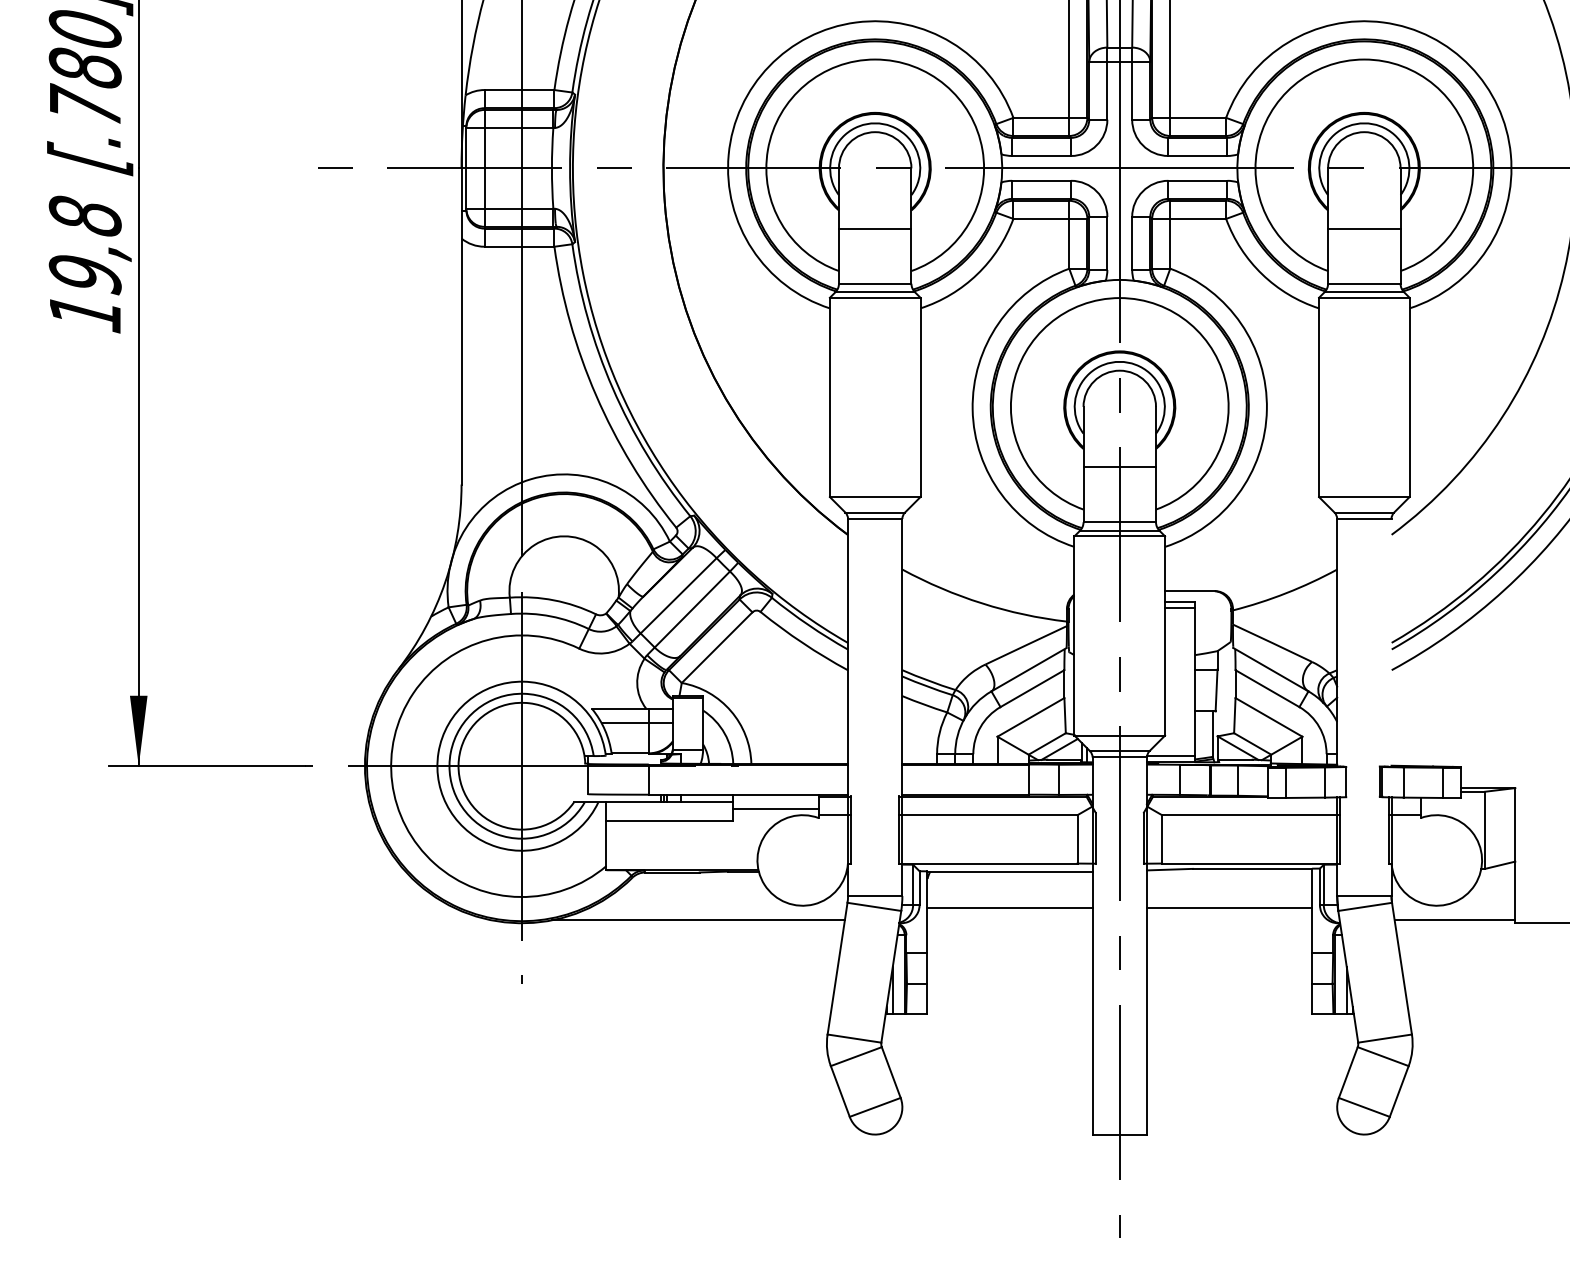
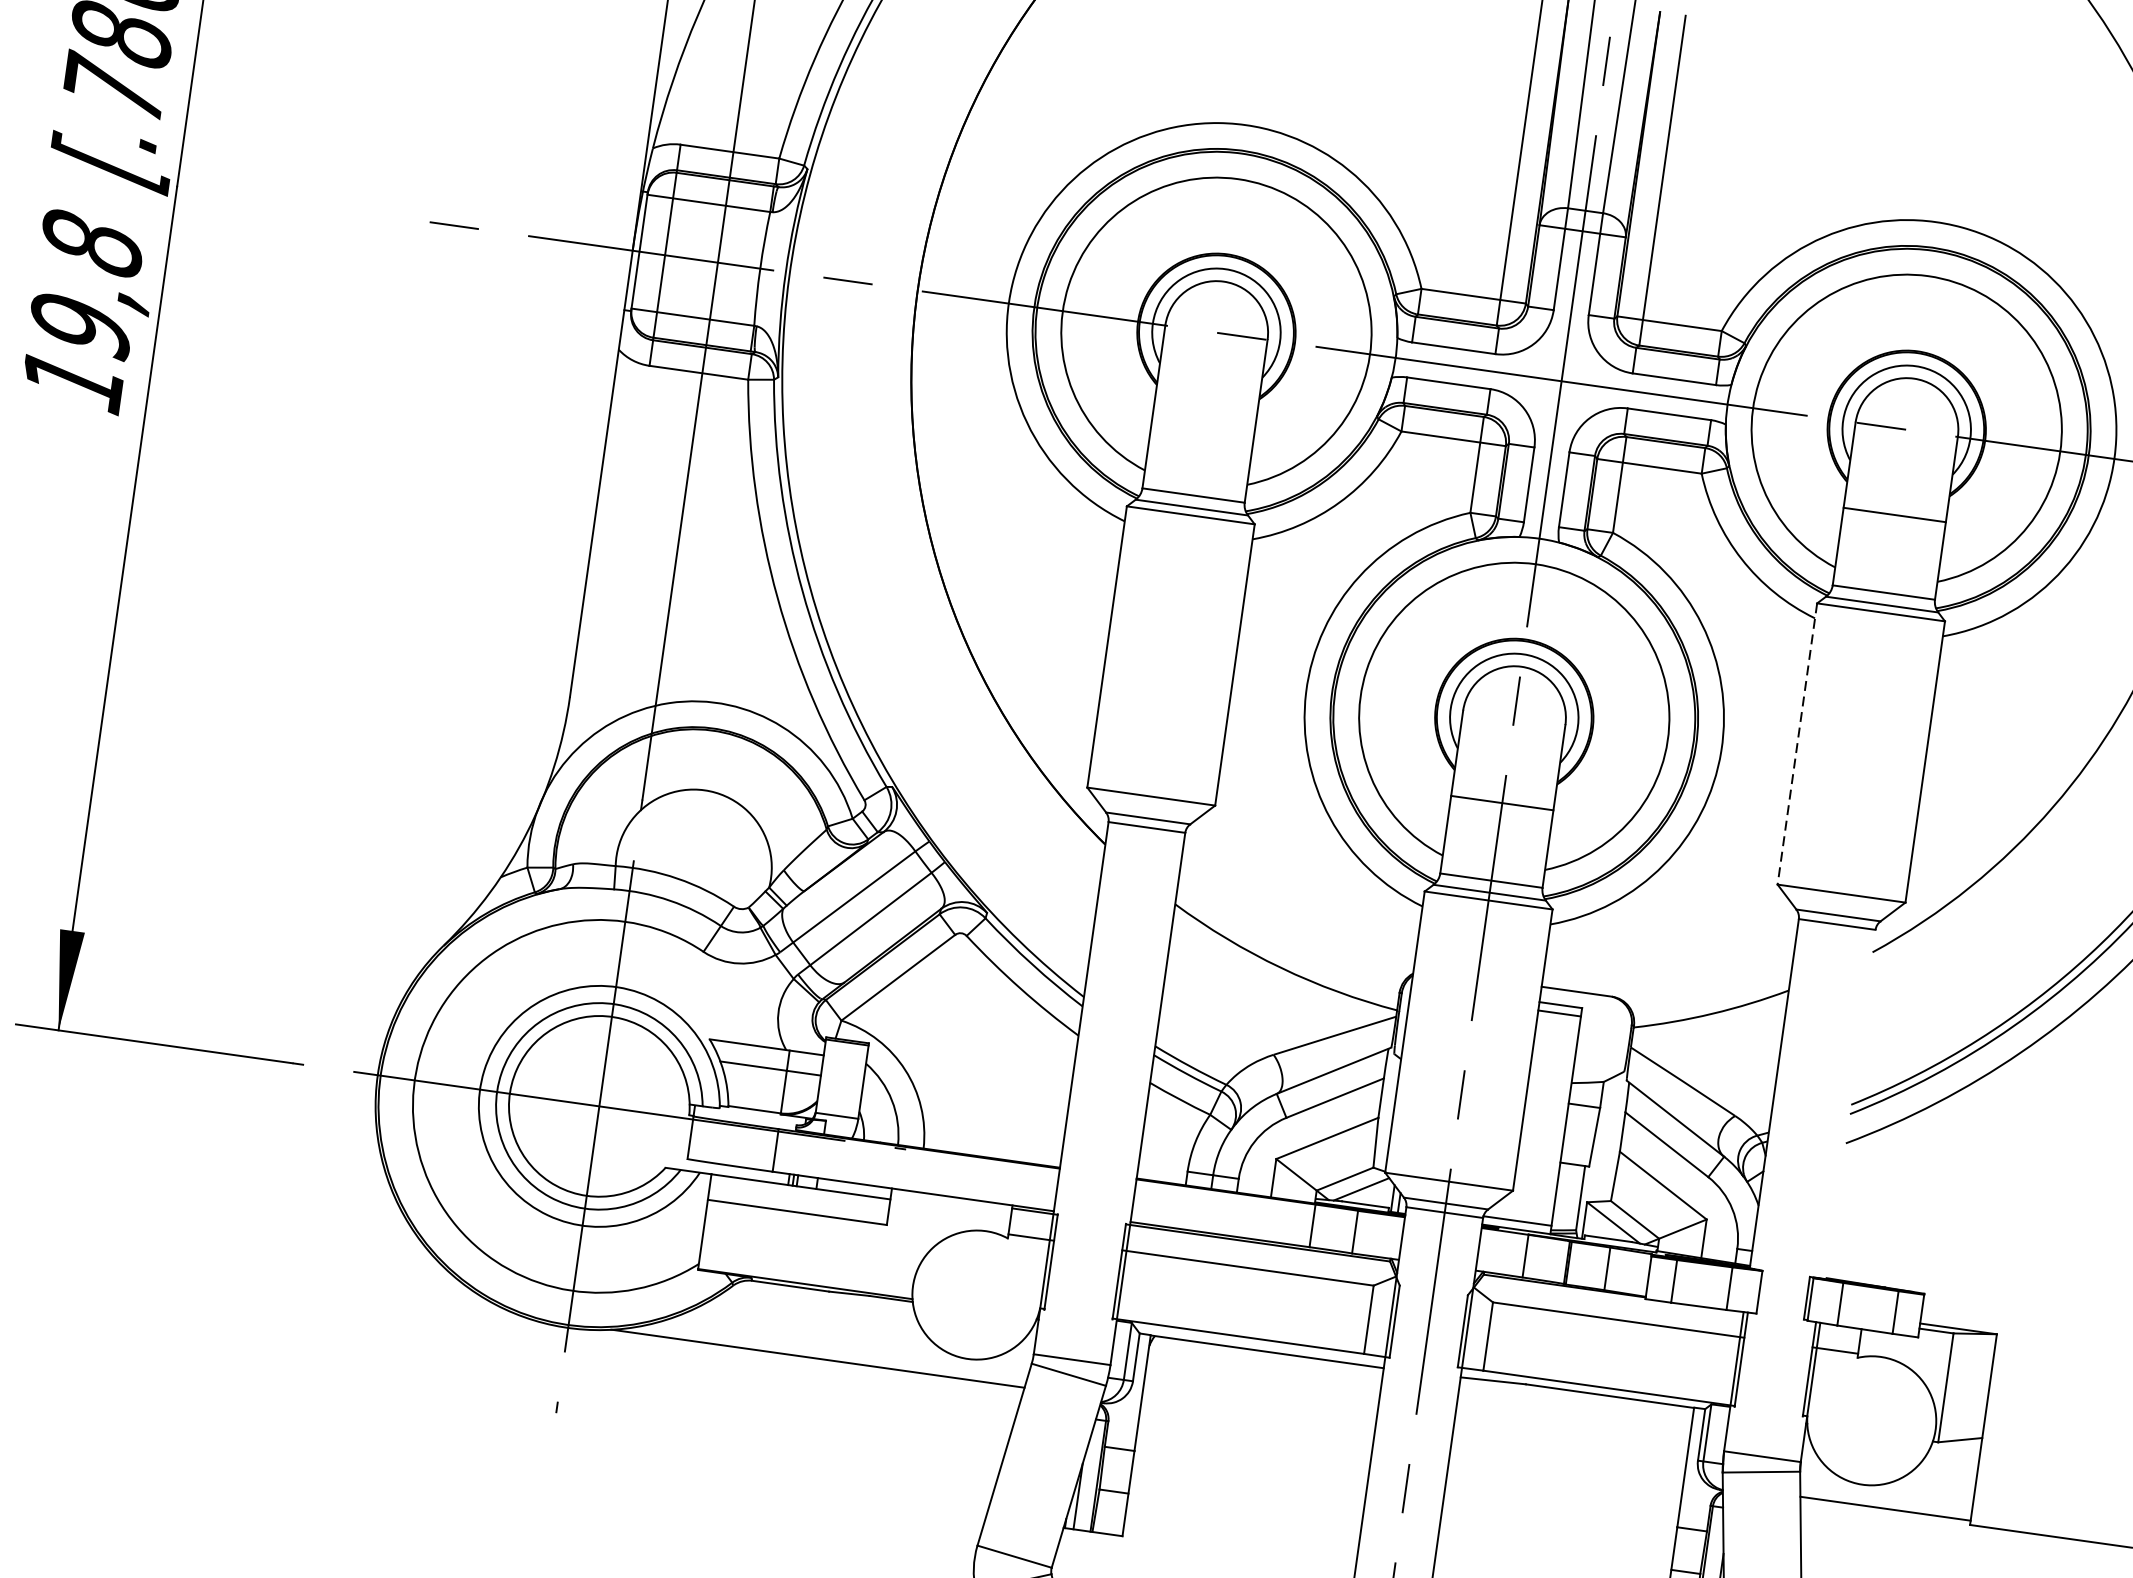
line: (874, 228) -> (1203, 417), removed
line: (1319, 397) -> (1798, 744), solid -> dashed
line: (775, 808) -> (948, 1216), removed
line: (1009, 908) -> (1259, 1403), removed
line: (1229, 908) -> (1569, 1447), removed

